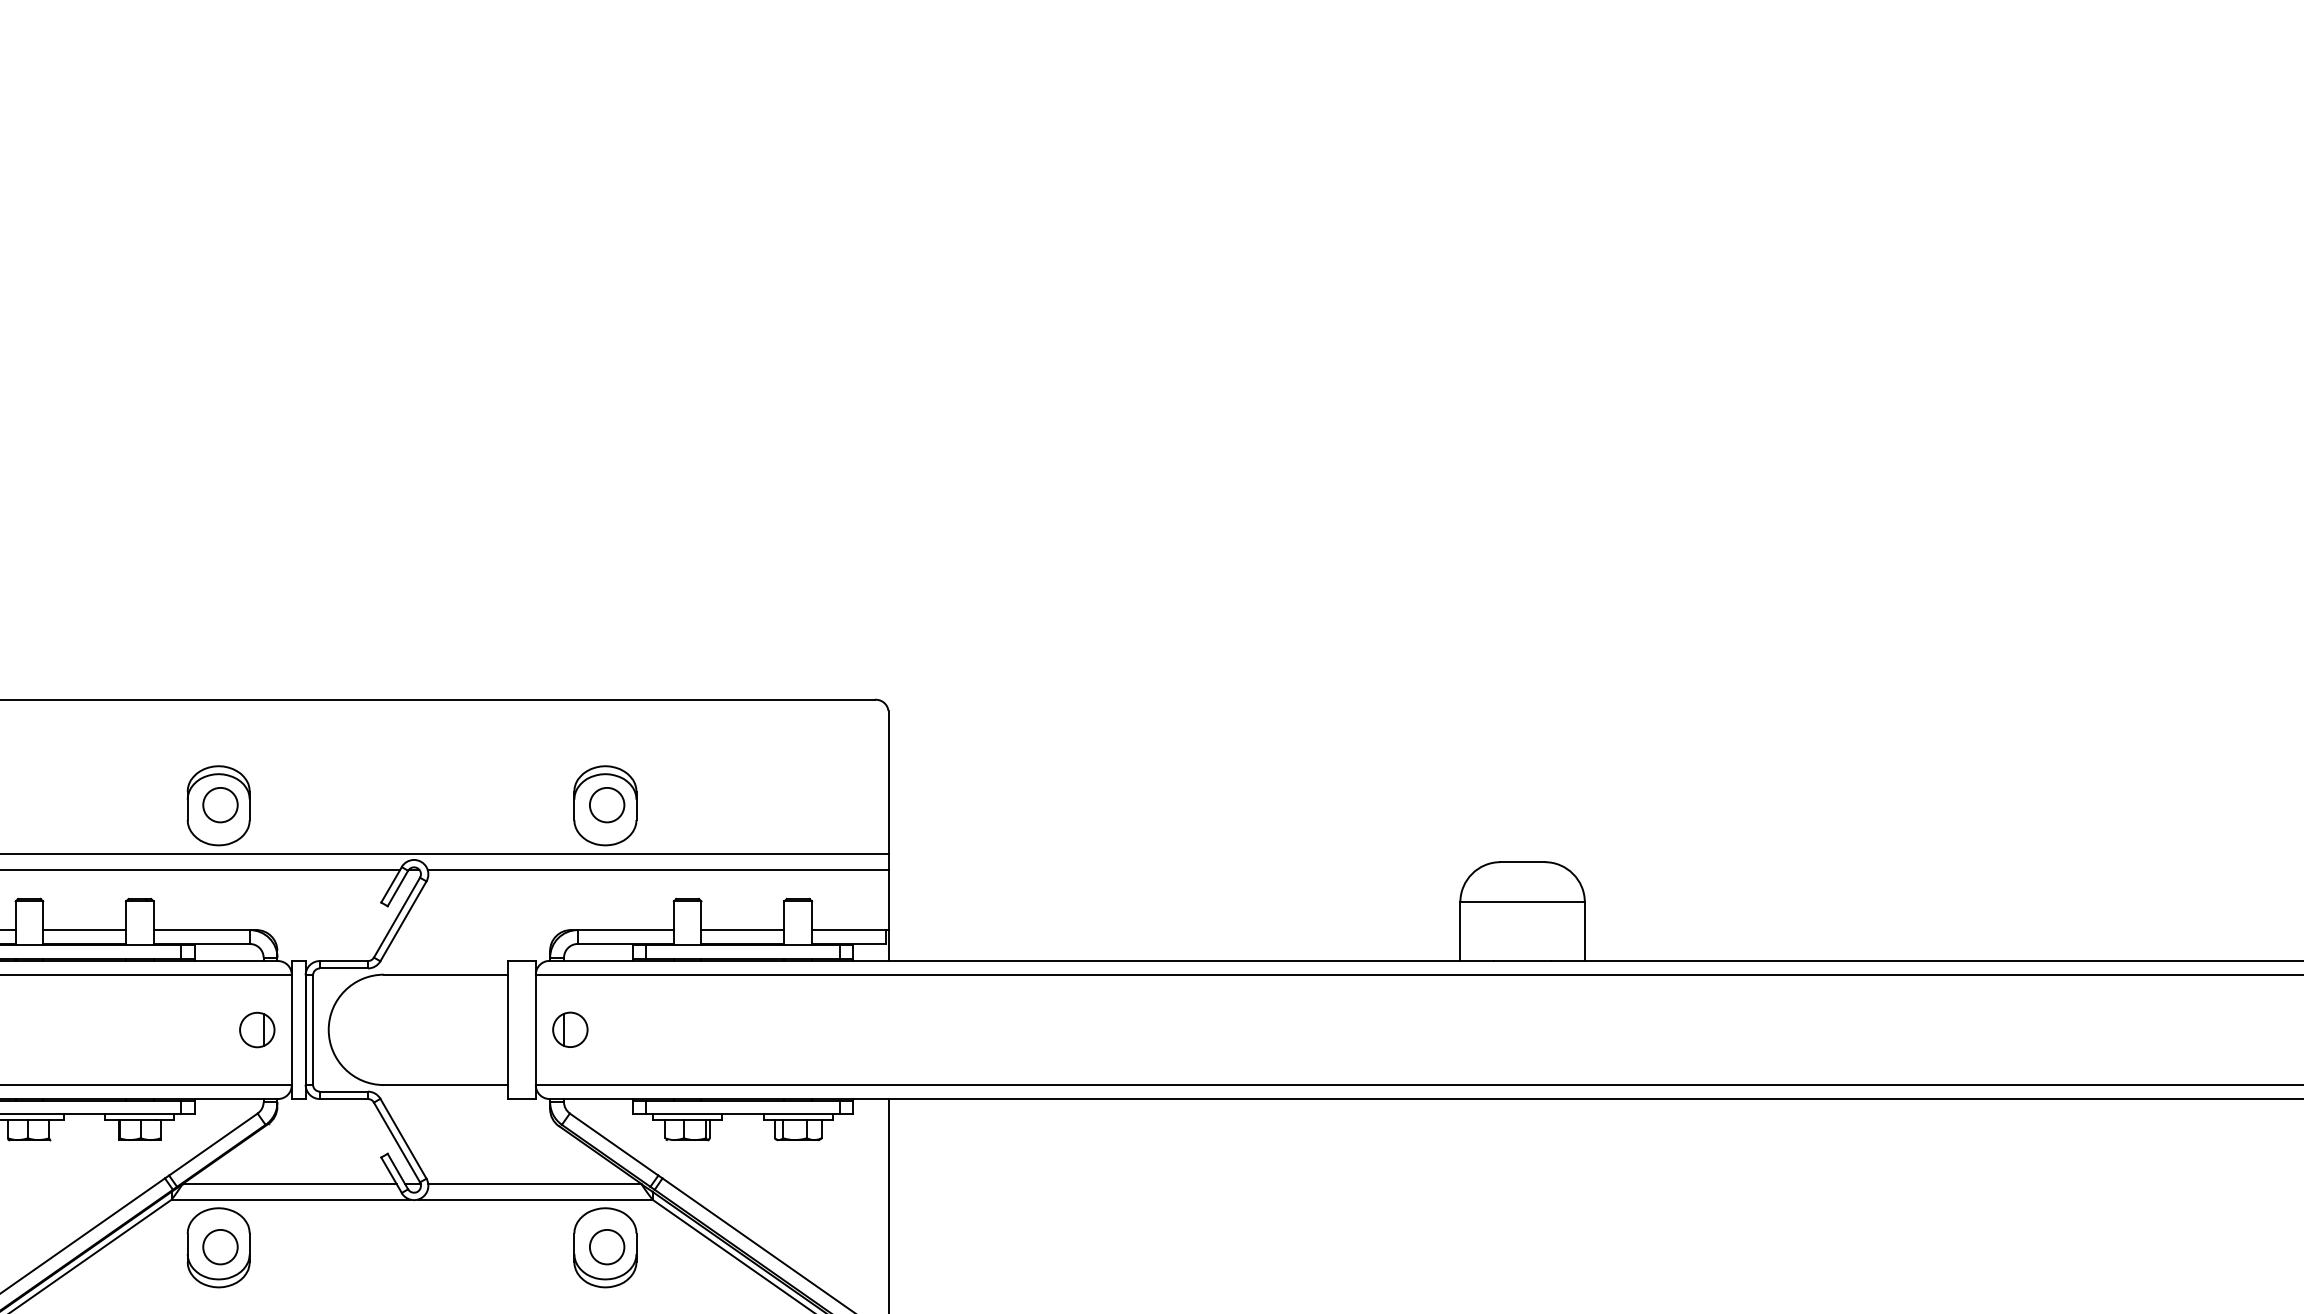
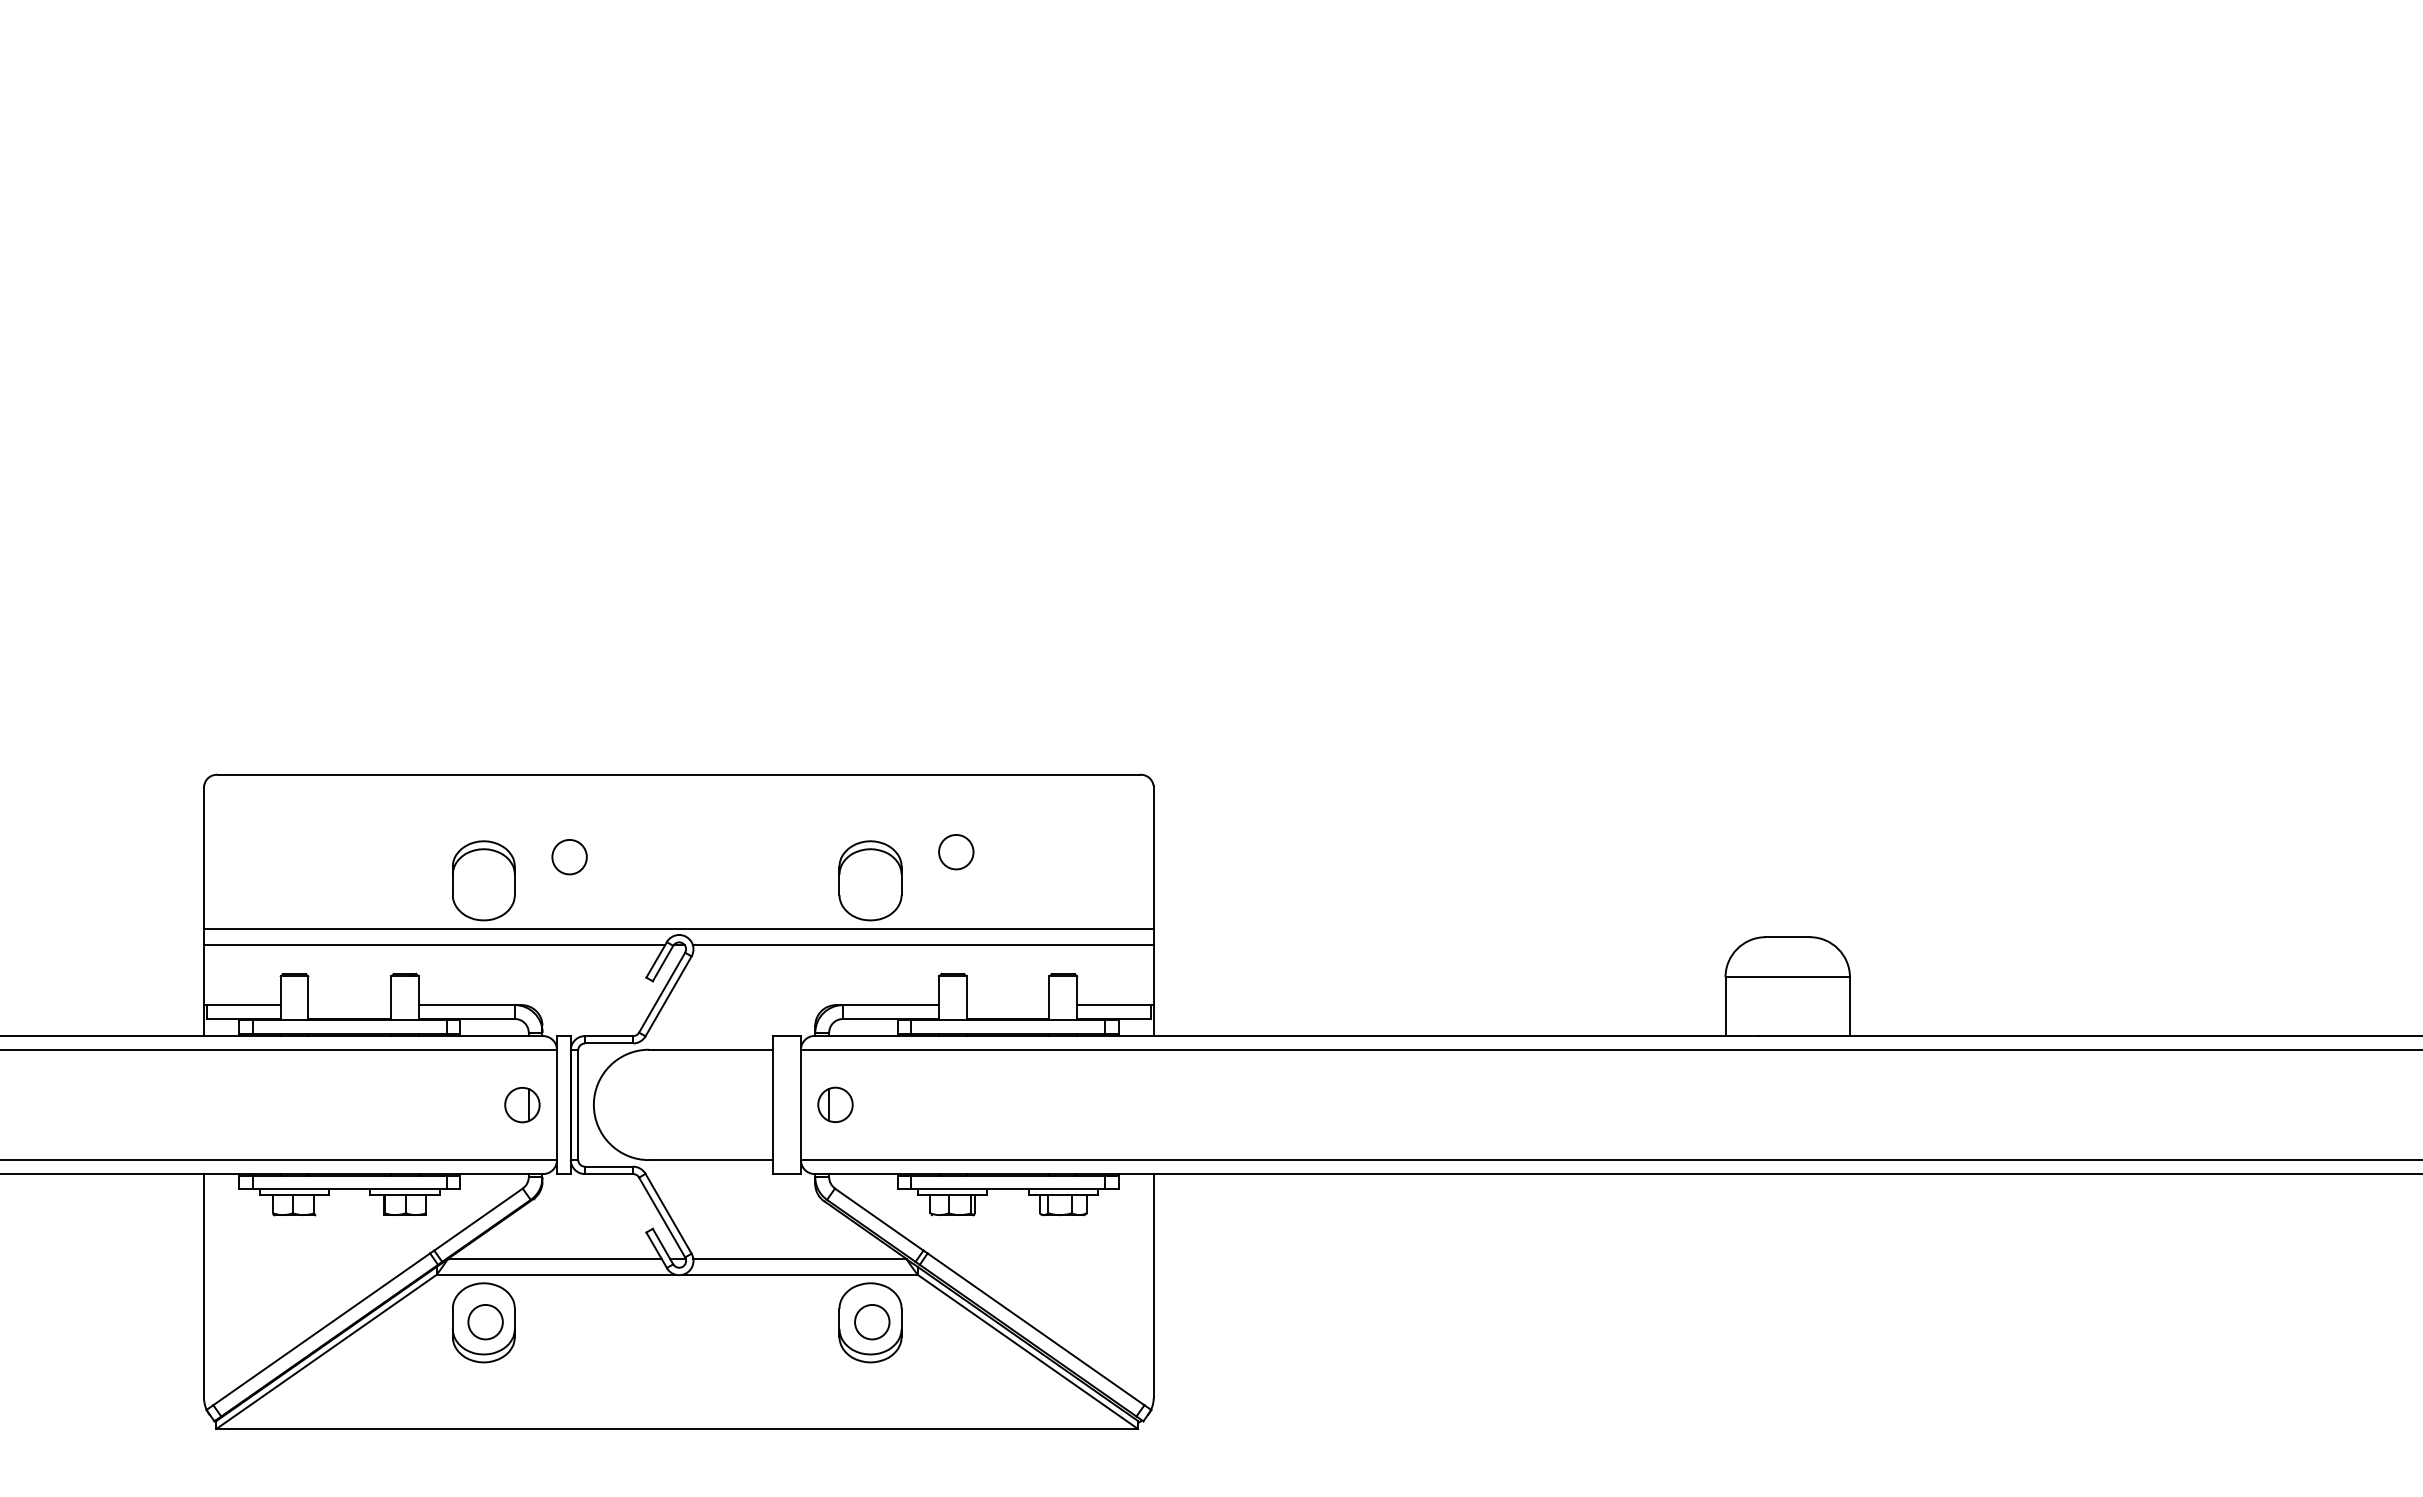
circle: (220, 805) -> (569, 857), moved
circle: (607, 805) -> (956, 852), moved
line: (84, 930) -> (349, 1005), removed
line: (742, 930) -> (1007, 1005), removed

